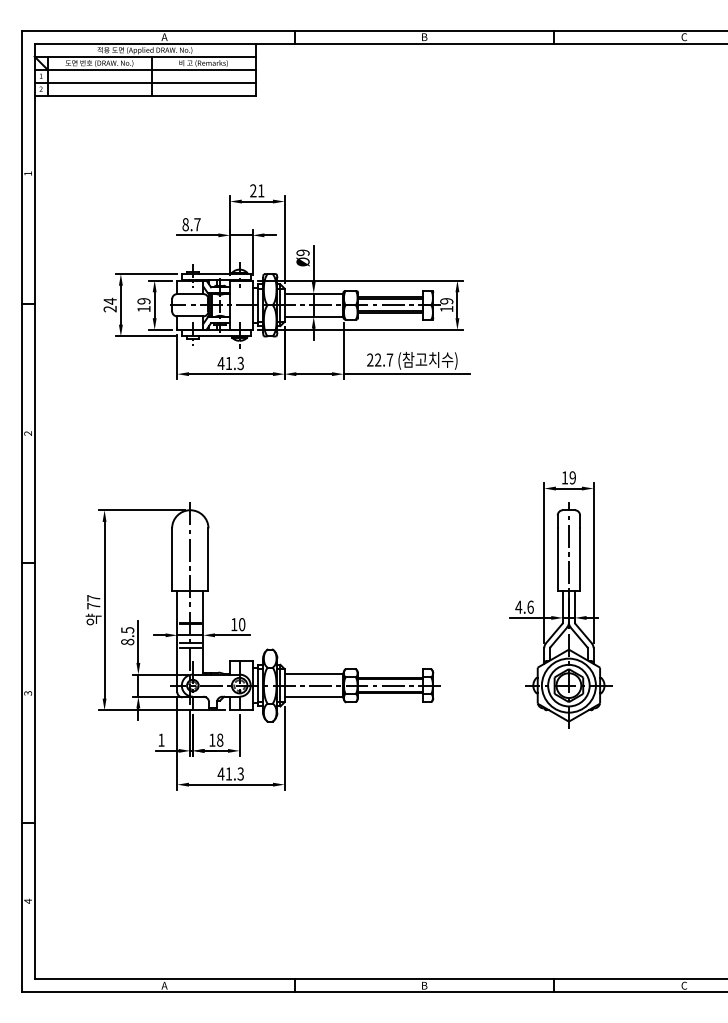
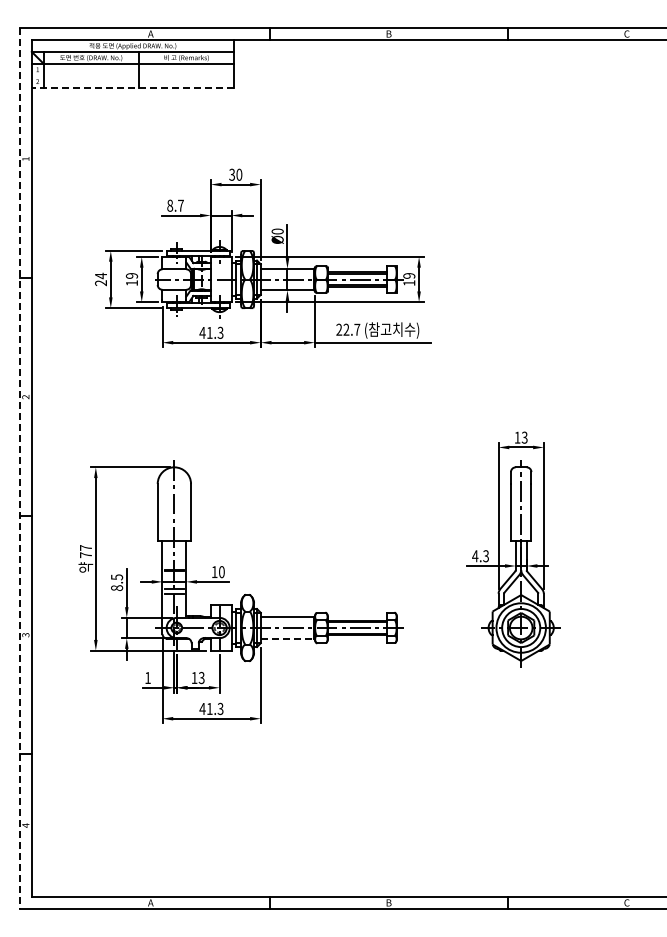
line: (144, 82) -> (132, 75), removed
line: (144, 95) -> (132, 87), solid -> dashed
text: (257, 190) -> (235, 174), 21 -> 30
text: (302, 252) -> (277, 231), Ø9 -> Ø0
text: (572, 477) -> (524, 437), 19 -> 13
line: (21, 511) -> (19, 468), solid -> dashed
text: (531, 607) -> (486, 556), 4.6 -> 4.3
line: (313, 697) -> (287, 638), solid -> dashed
text: (219, 739) -> (201, 677), 18 -> 13

